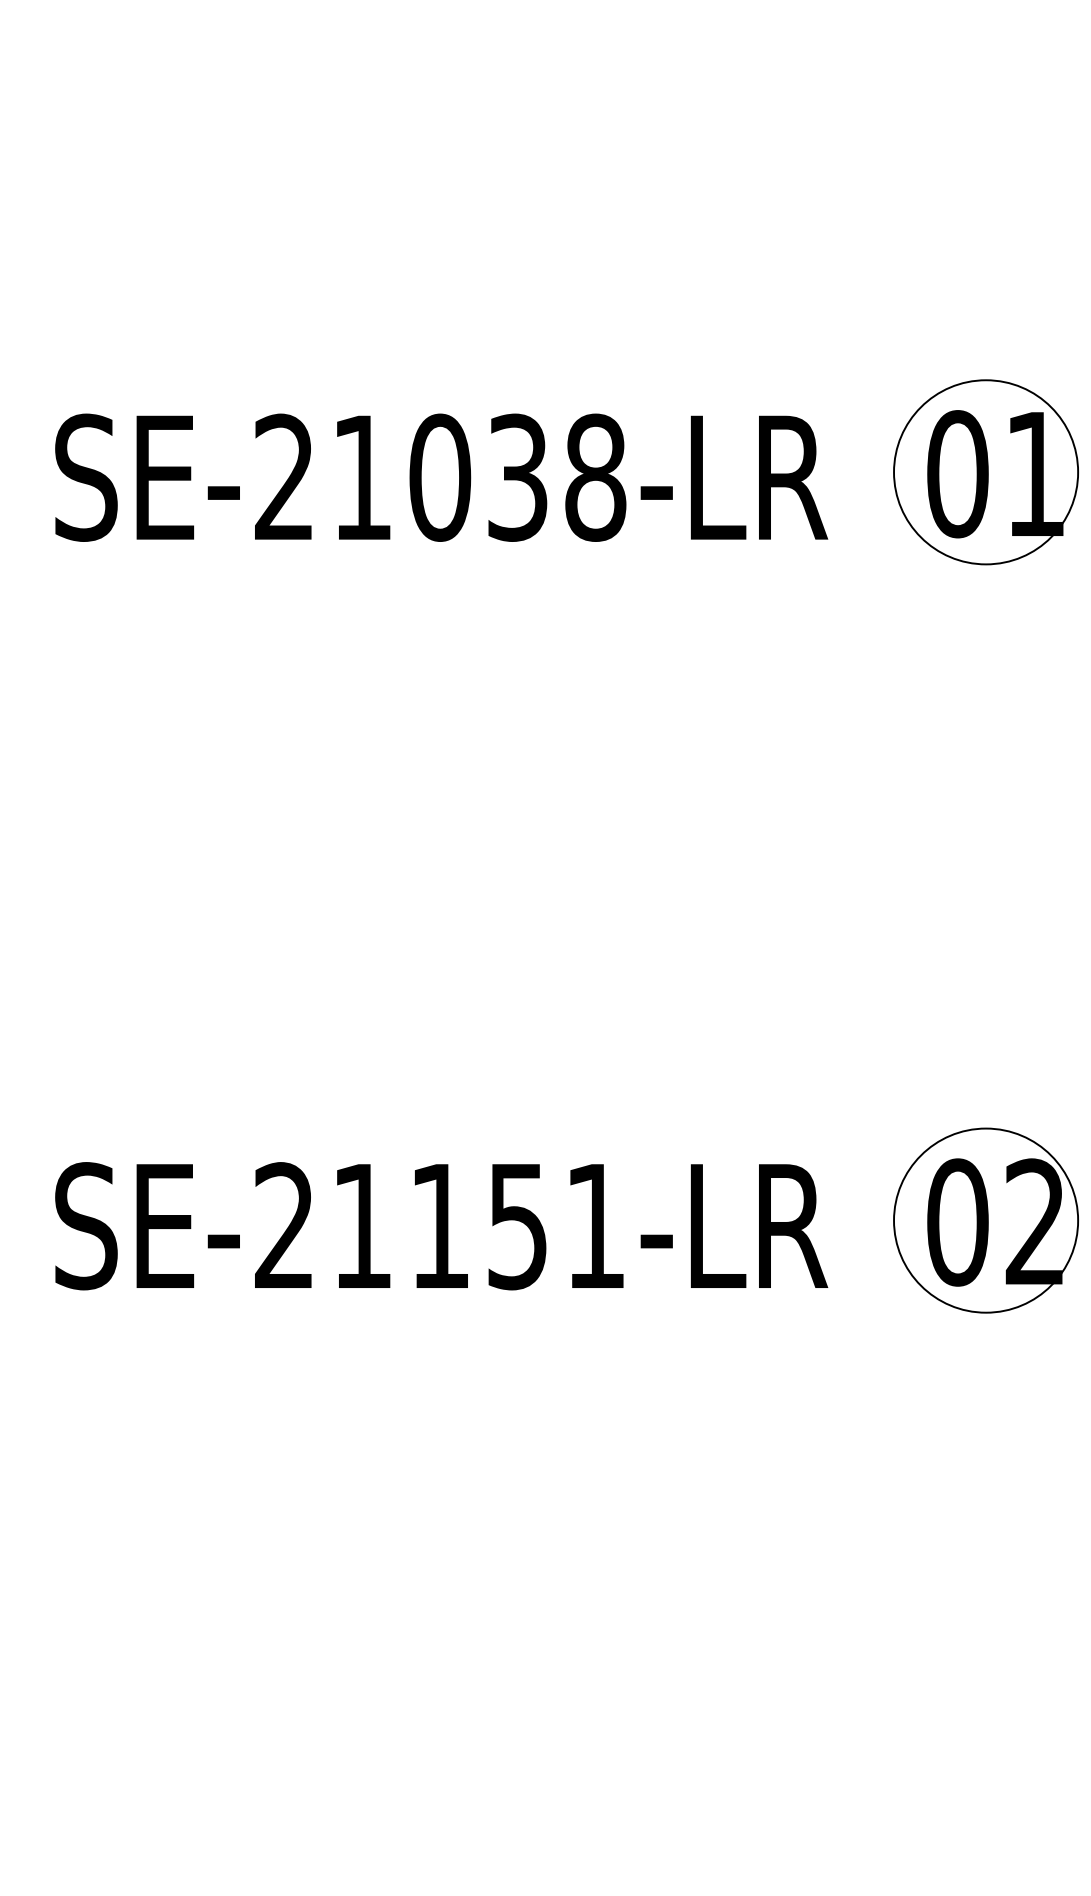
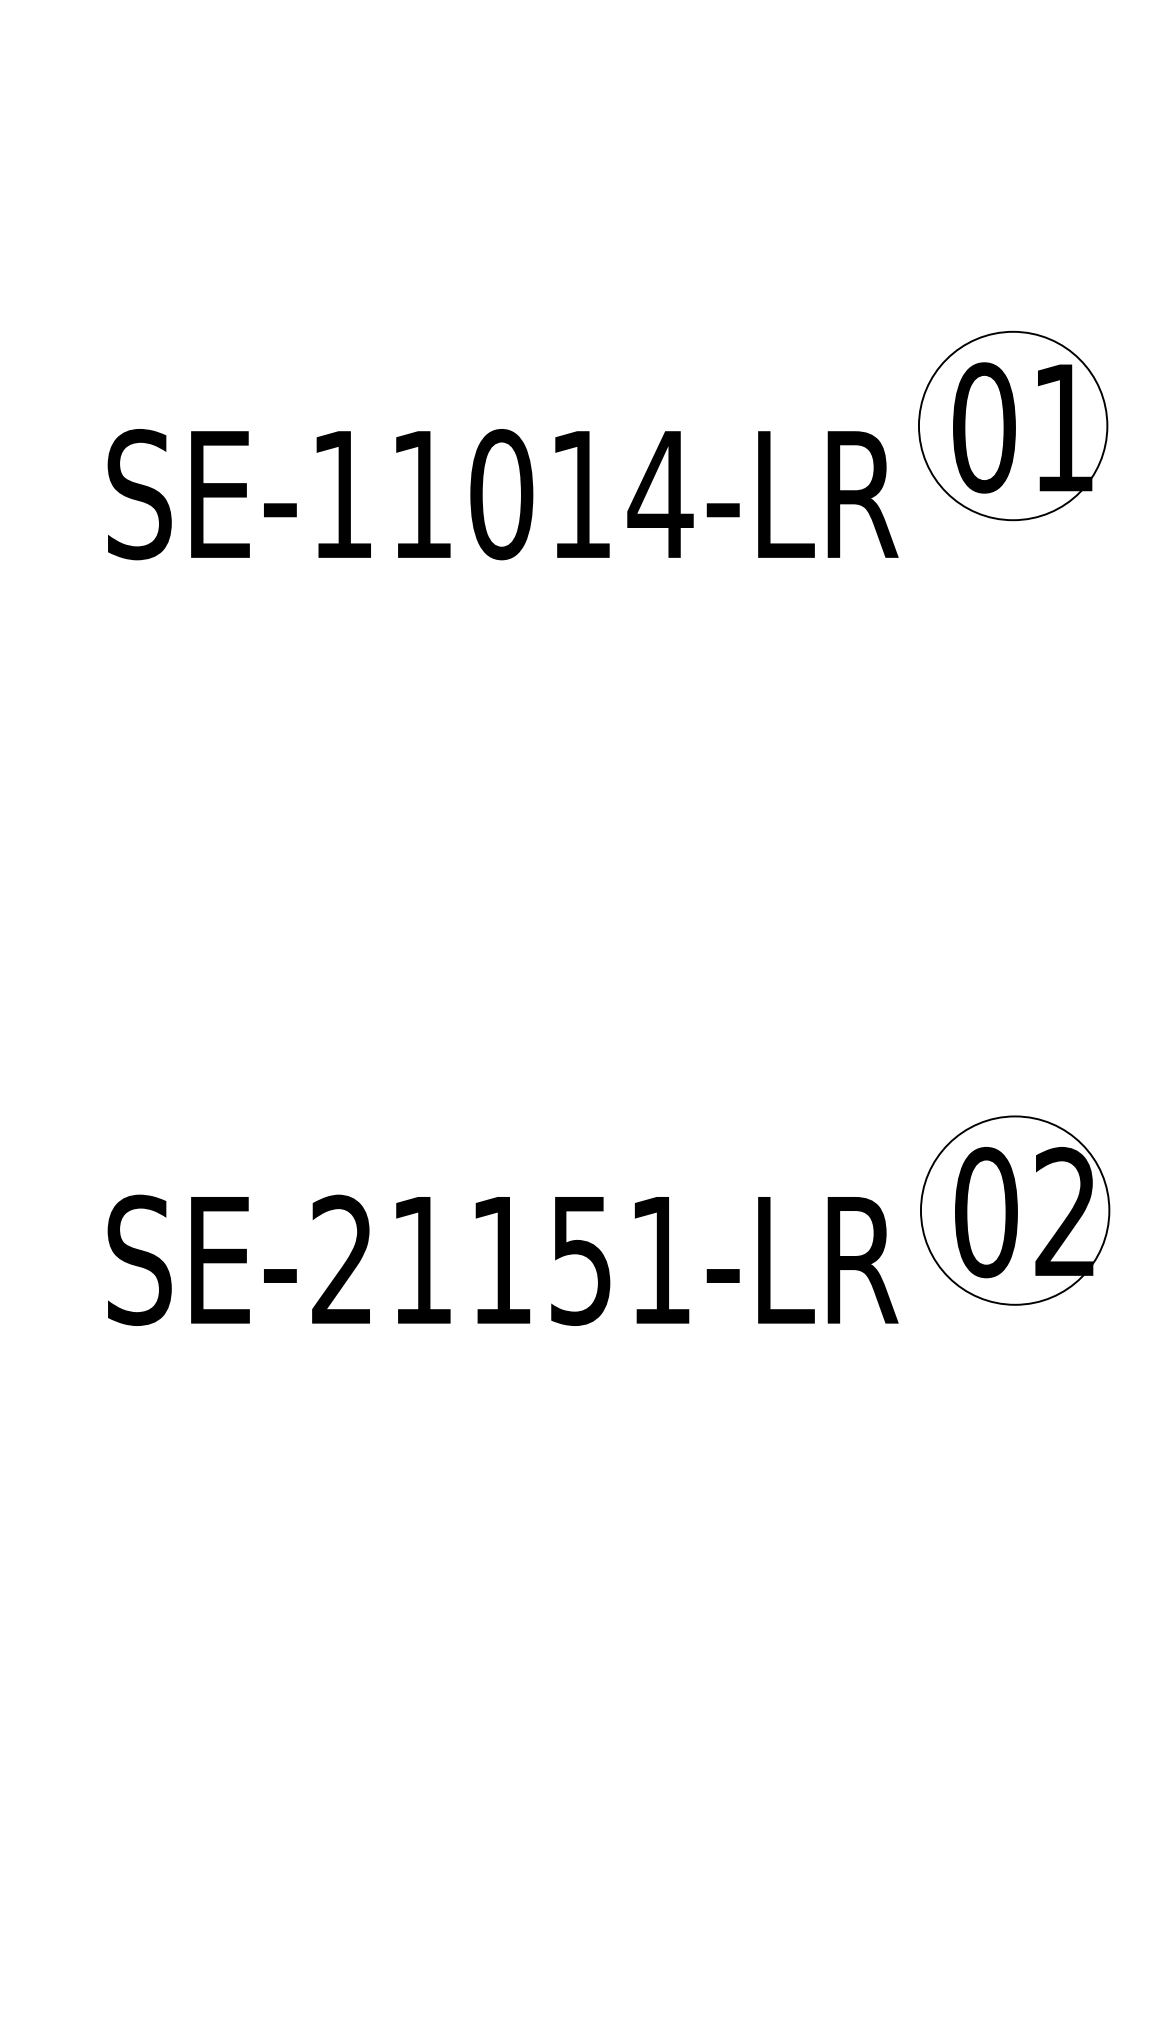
part: (986, 471) -> (1013, 425), moved
text: (441, 477) -> (502, 494), SE-21038-LR -> SE-11014-LR
part: (986, 1220) -> (1015, 1210), moved

